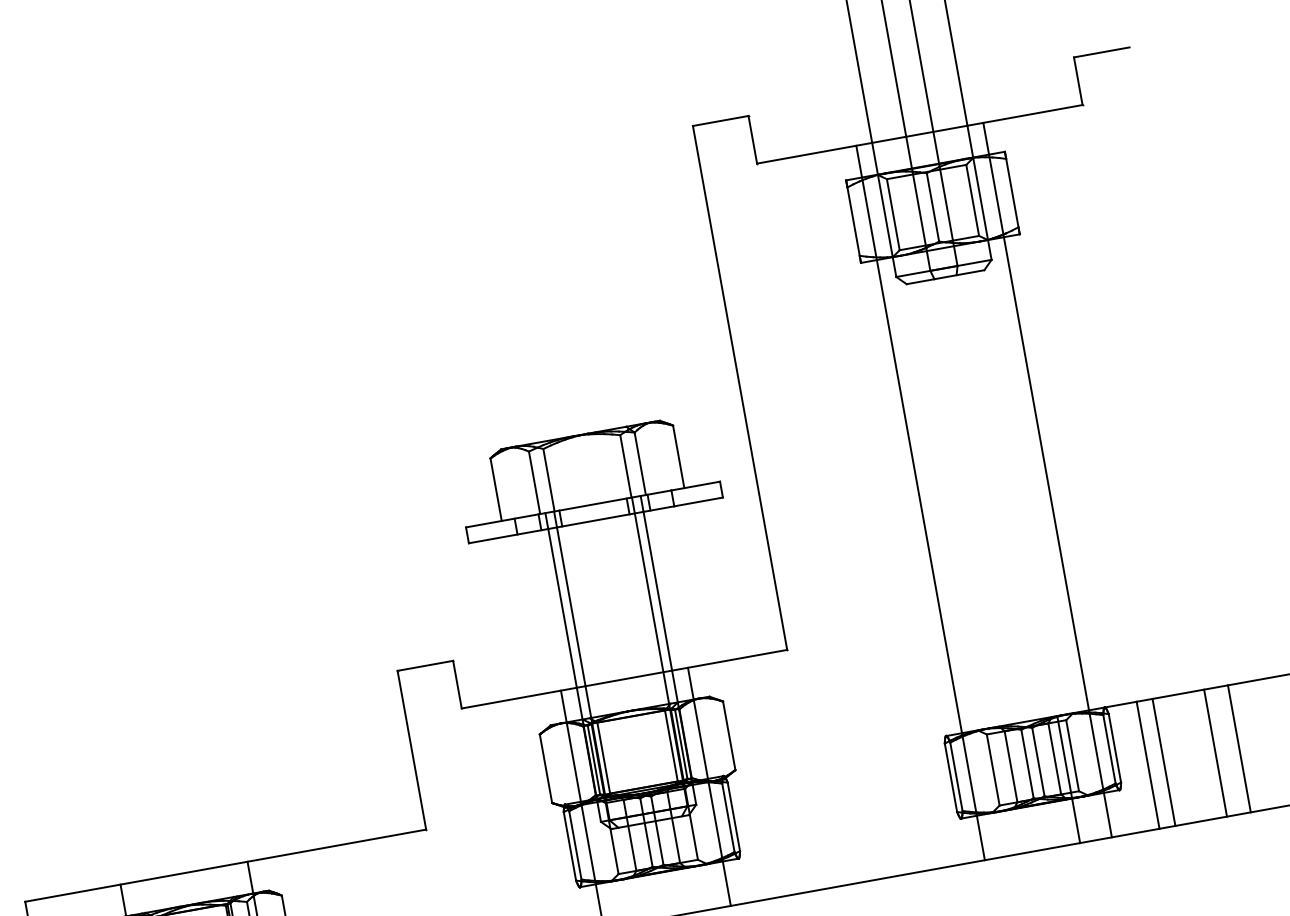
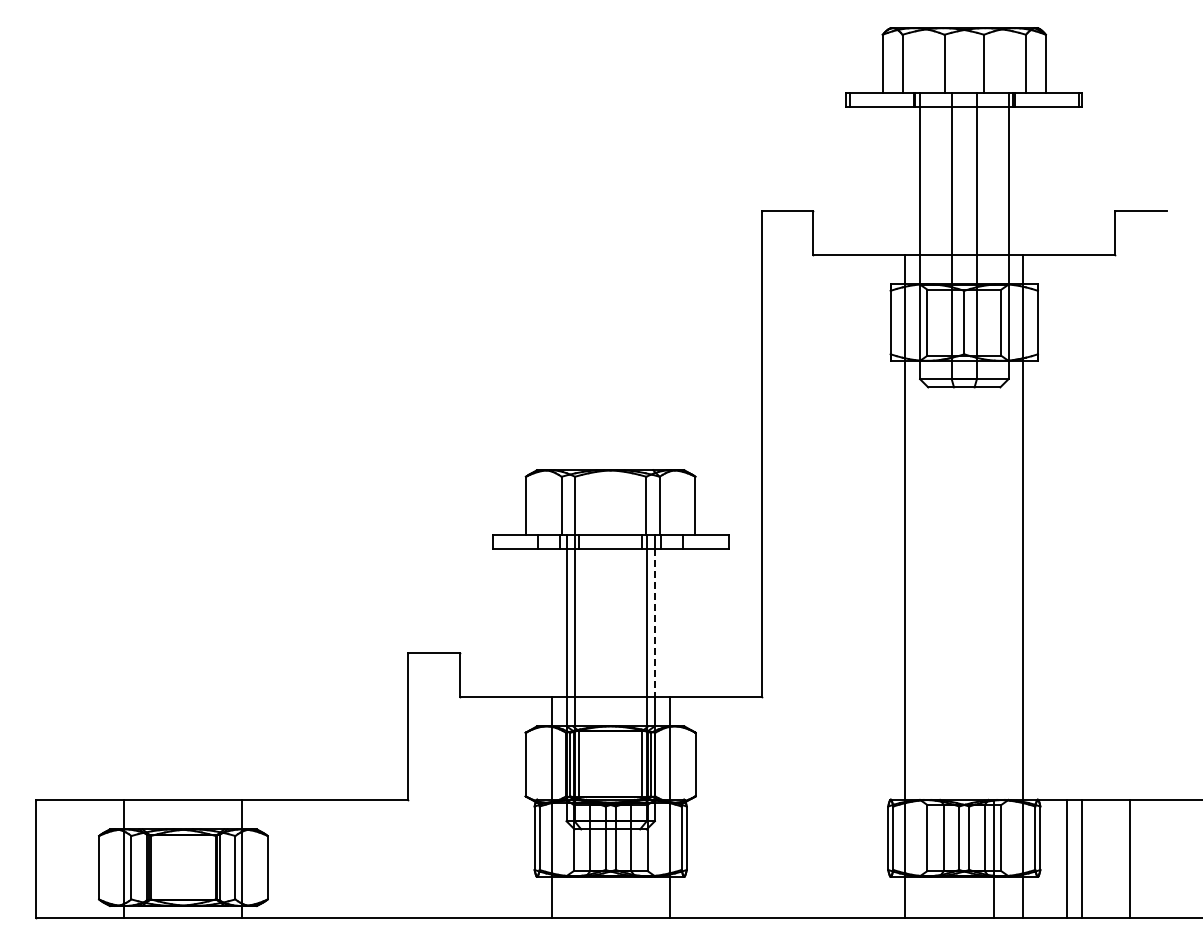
line: (657, 591) -> (654, 623), solid -> dashed
line: (1239, 748) -> (1152, 858), removed

